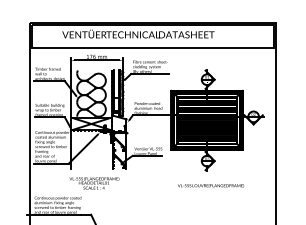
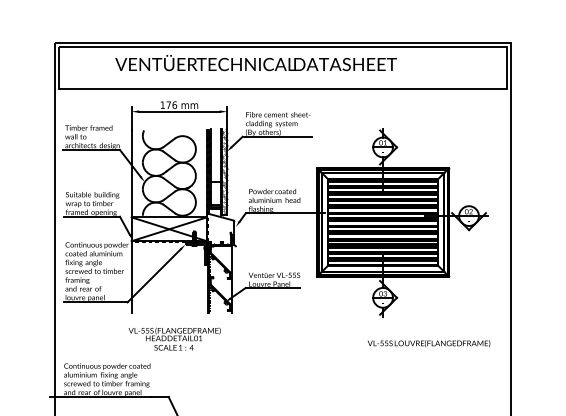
text: (211, 185) -> (429, 342), moved

